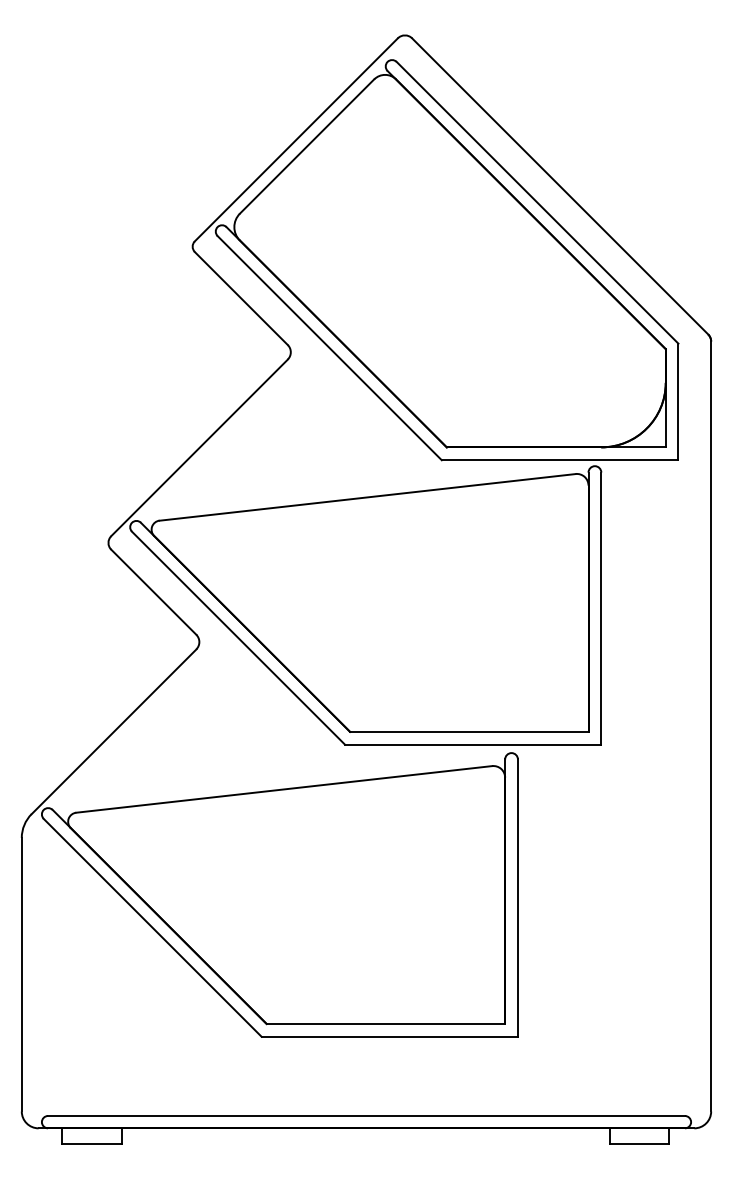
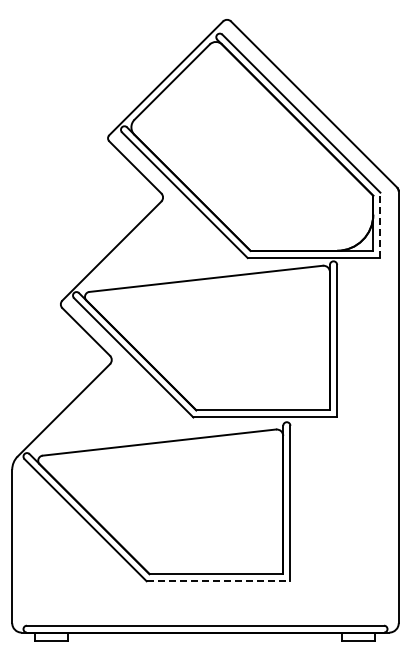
line: (678, 402) -> (380, 225), solid -> dashed
line: (389, 1037) -> (218, 581), solid -> dashed

